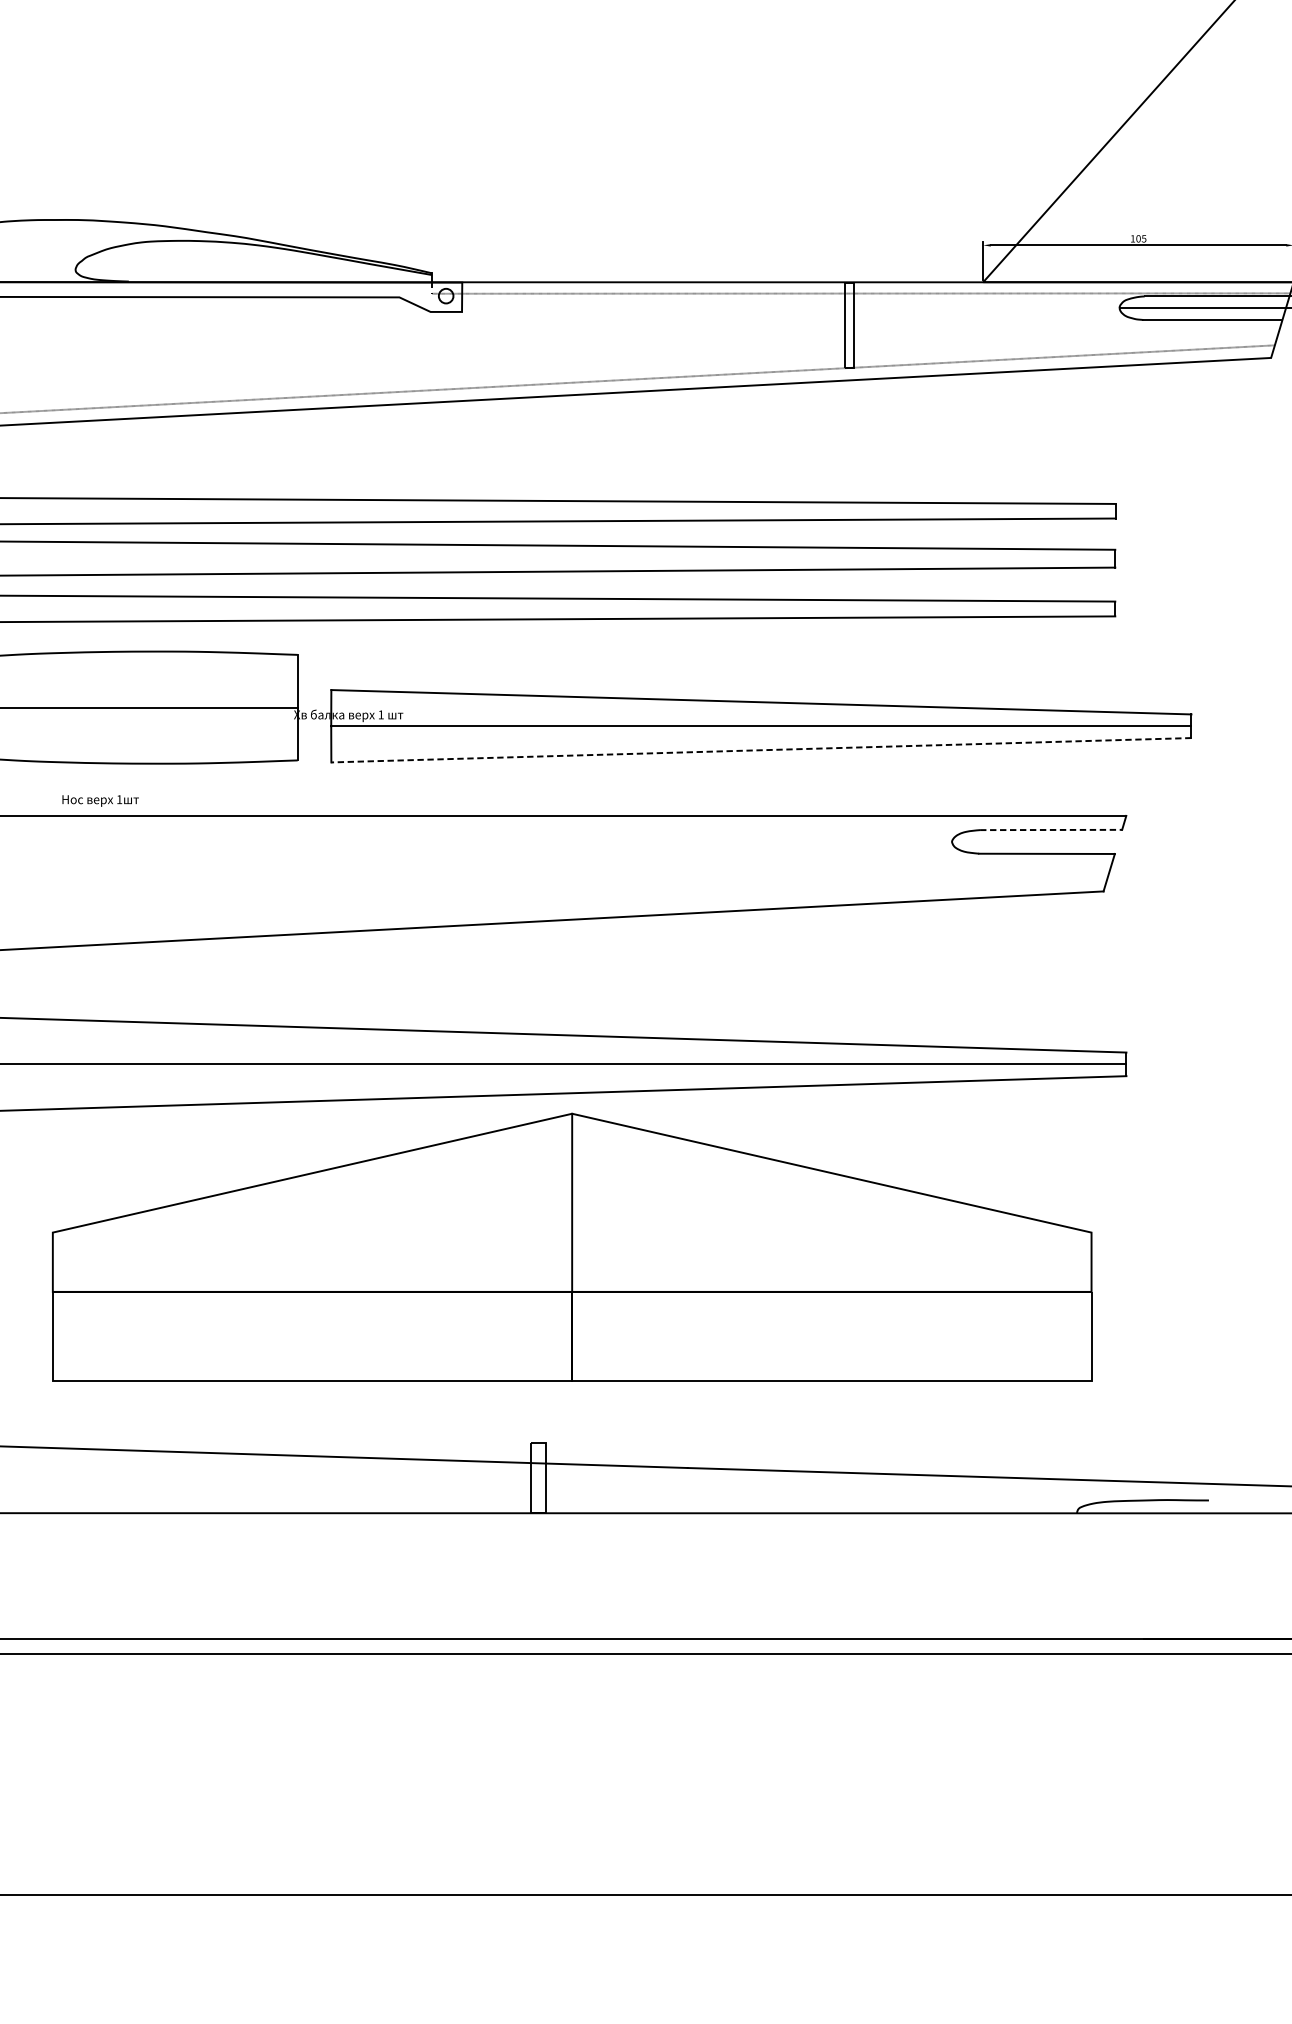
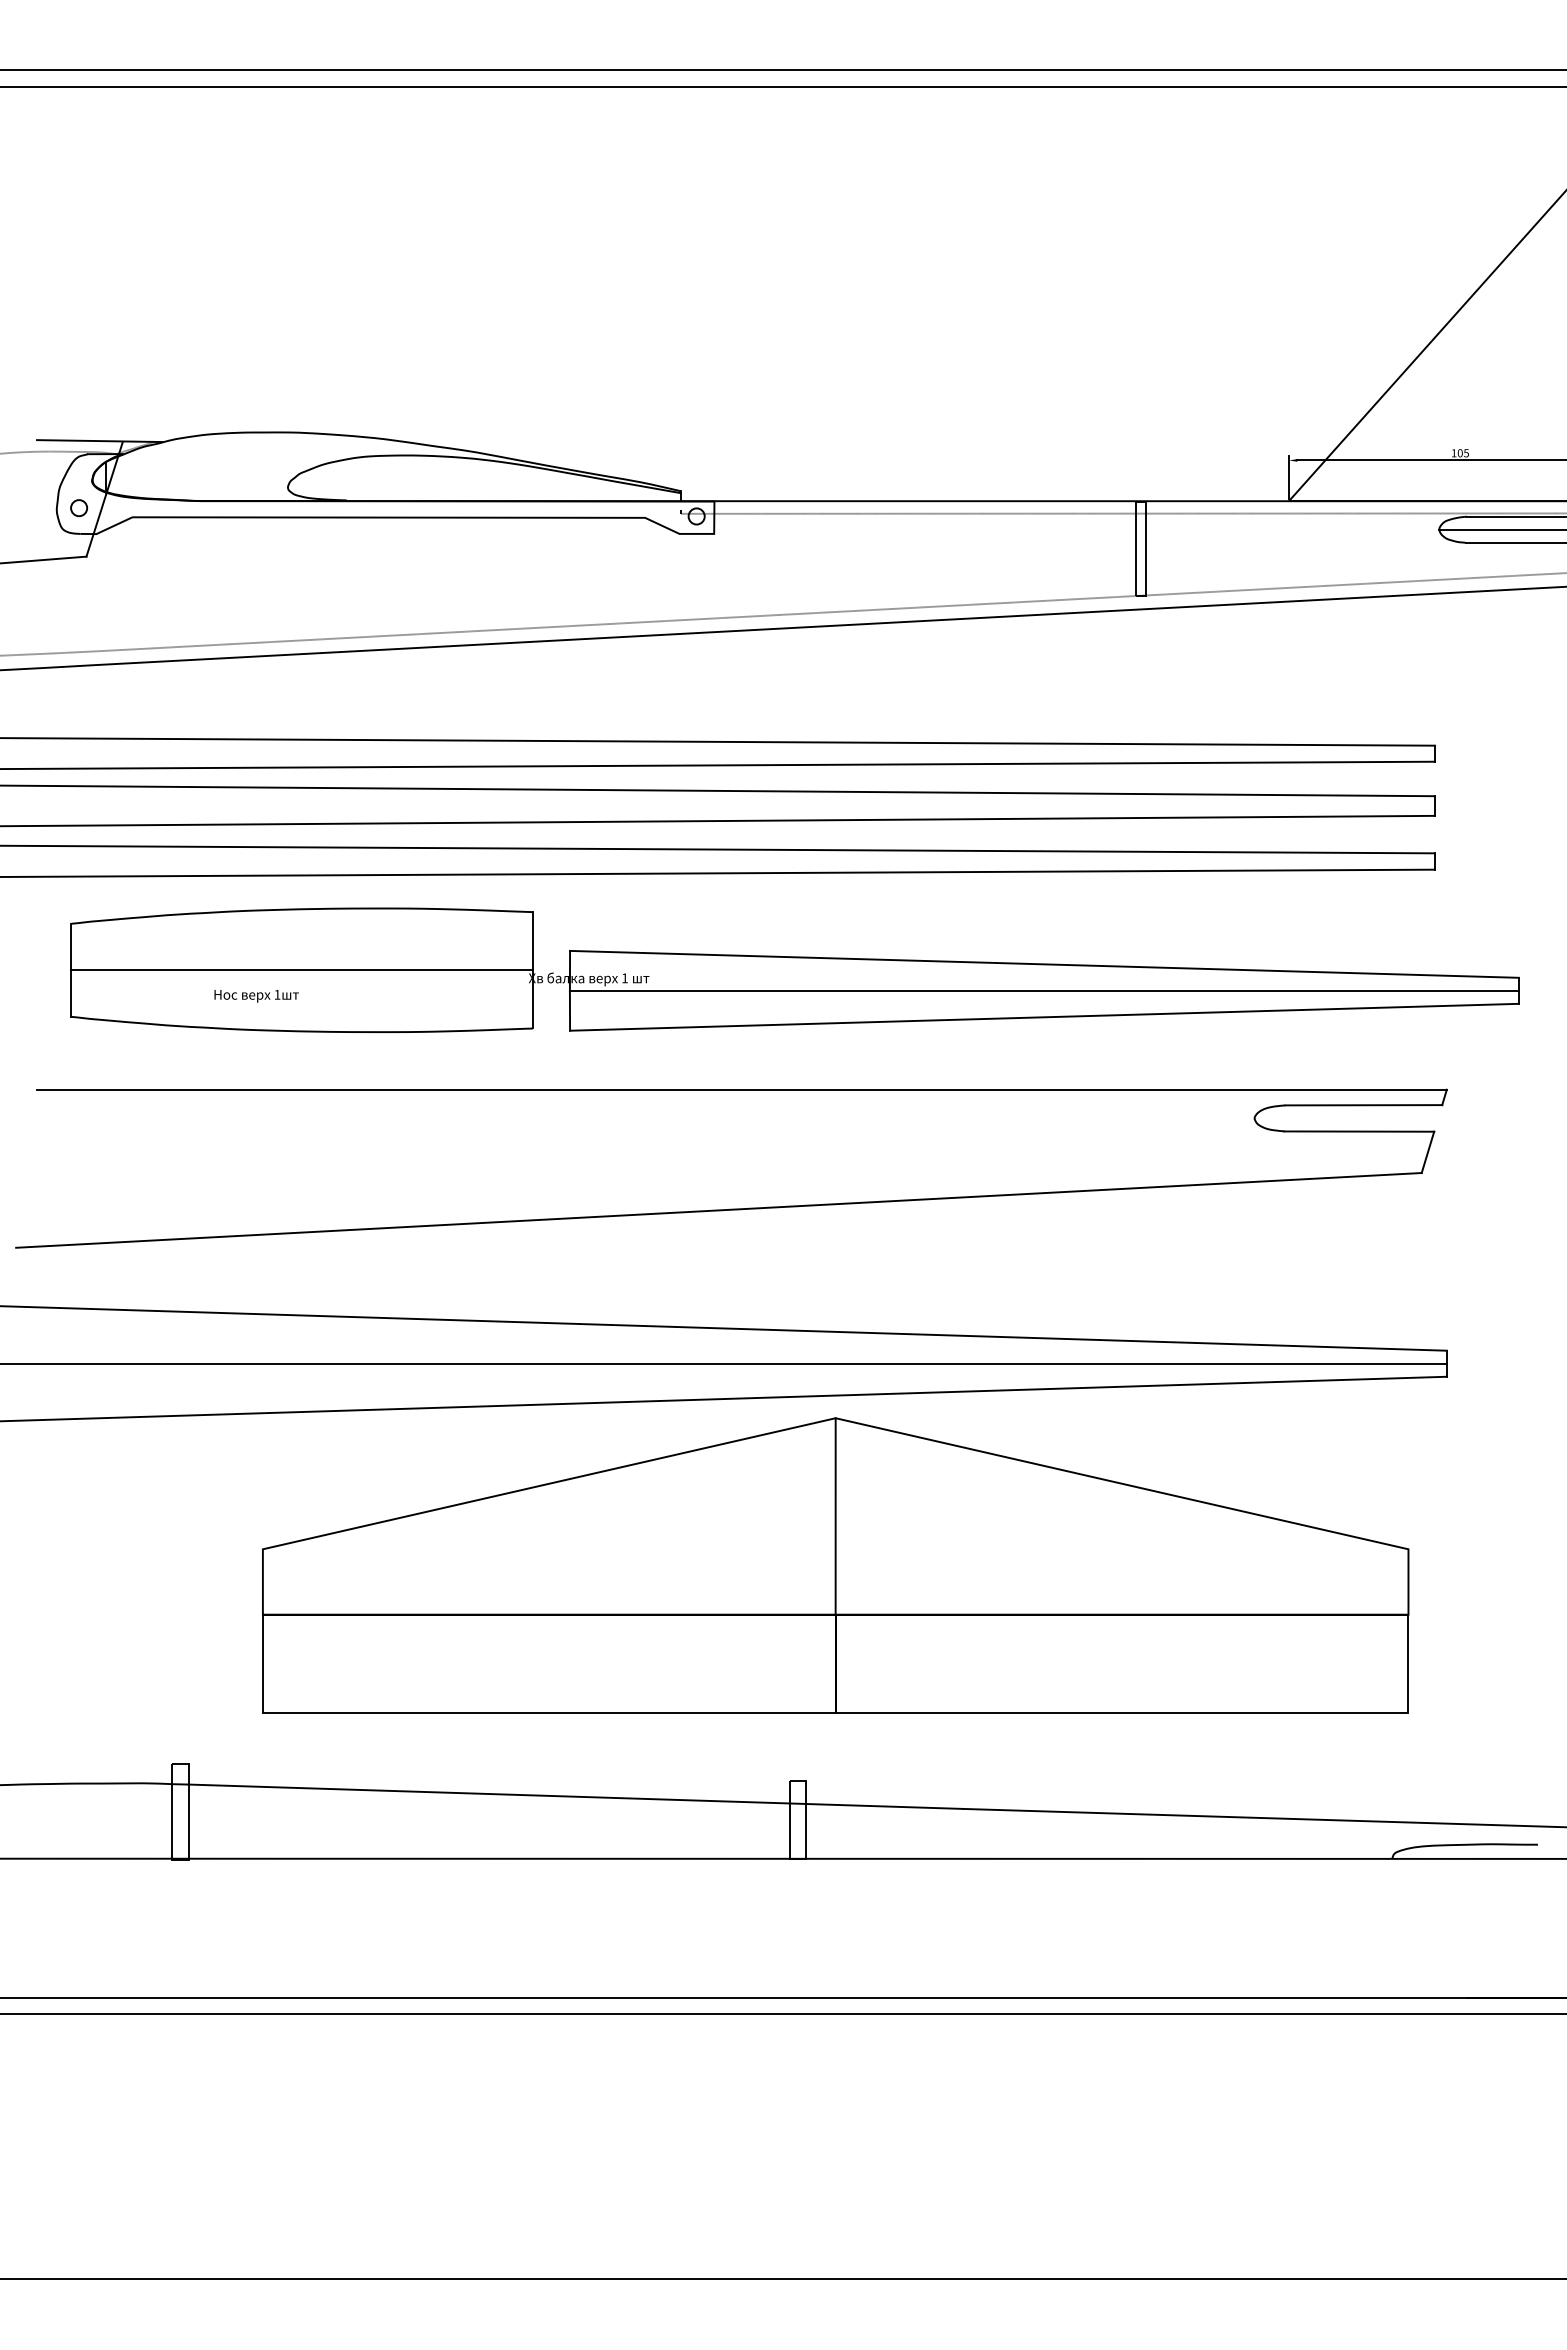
line: (760, 750) -> (1043, 1017), dashed -> solid
text: (100, 801) -> (256, 996), moved
line: (1051, 830) -> (1364, 1105), dashed -> solid

